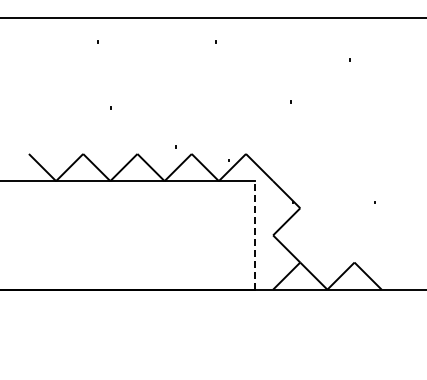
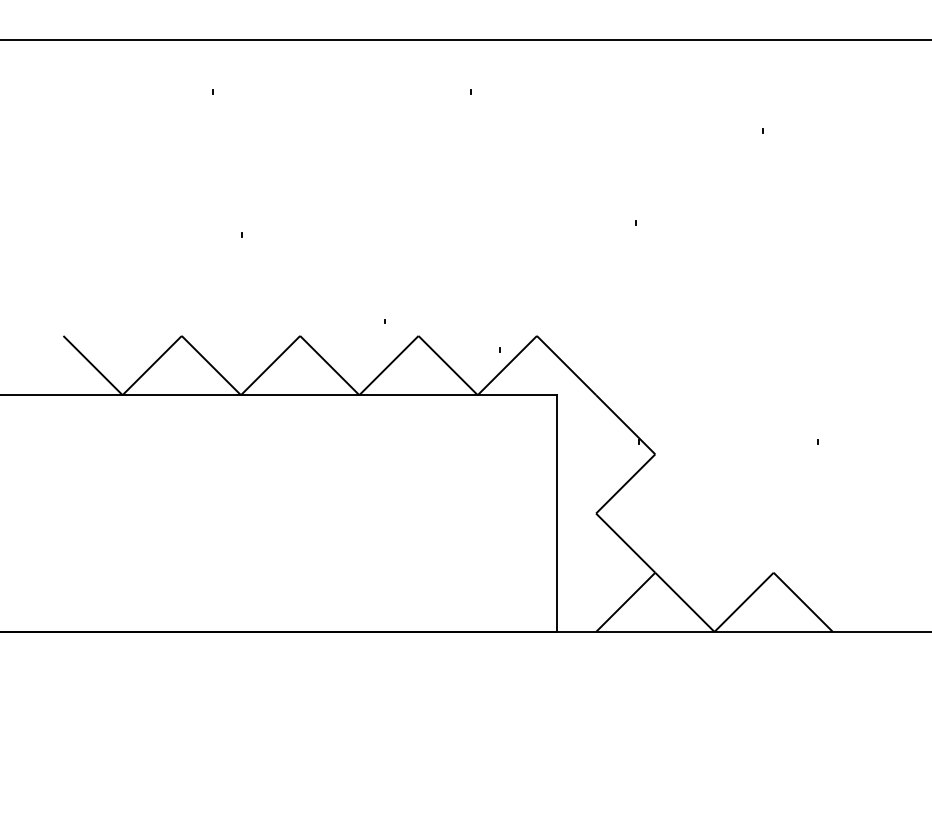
line: (255, 234) -> (557, 511), dashed -> solid

